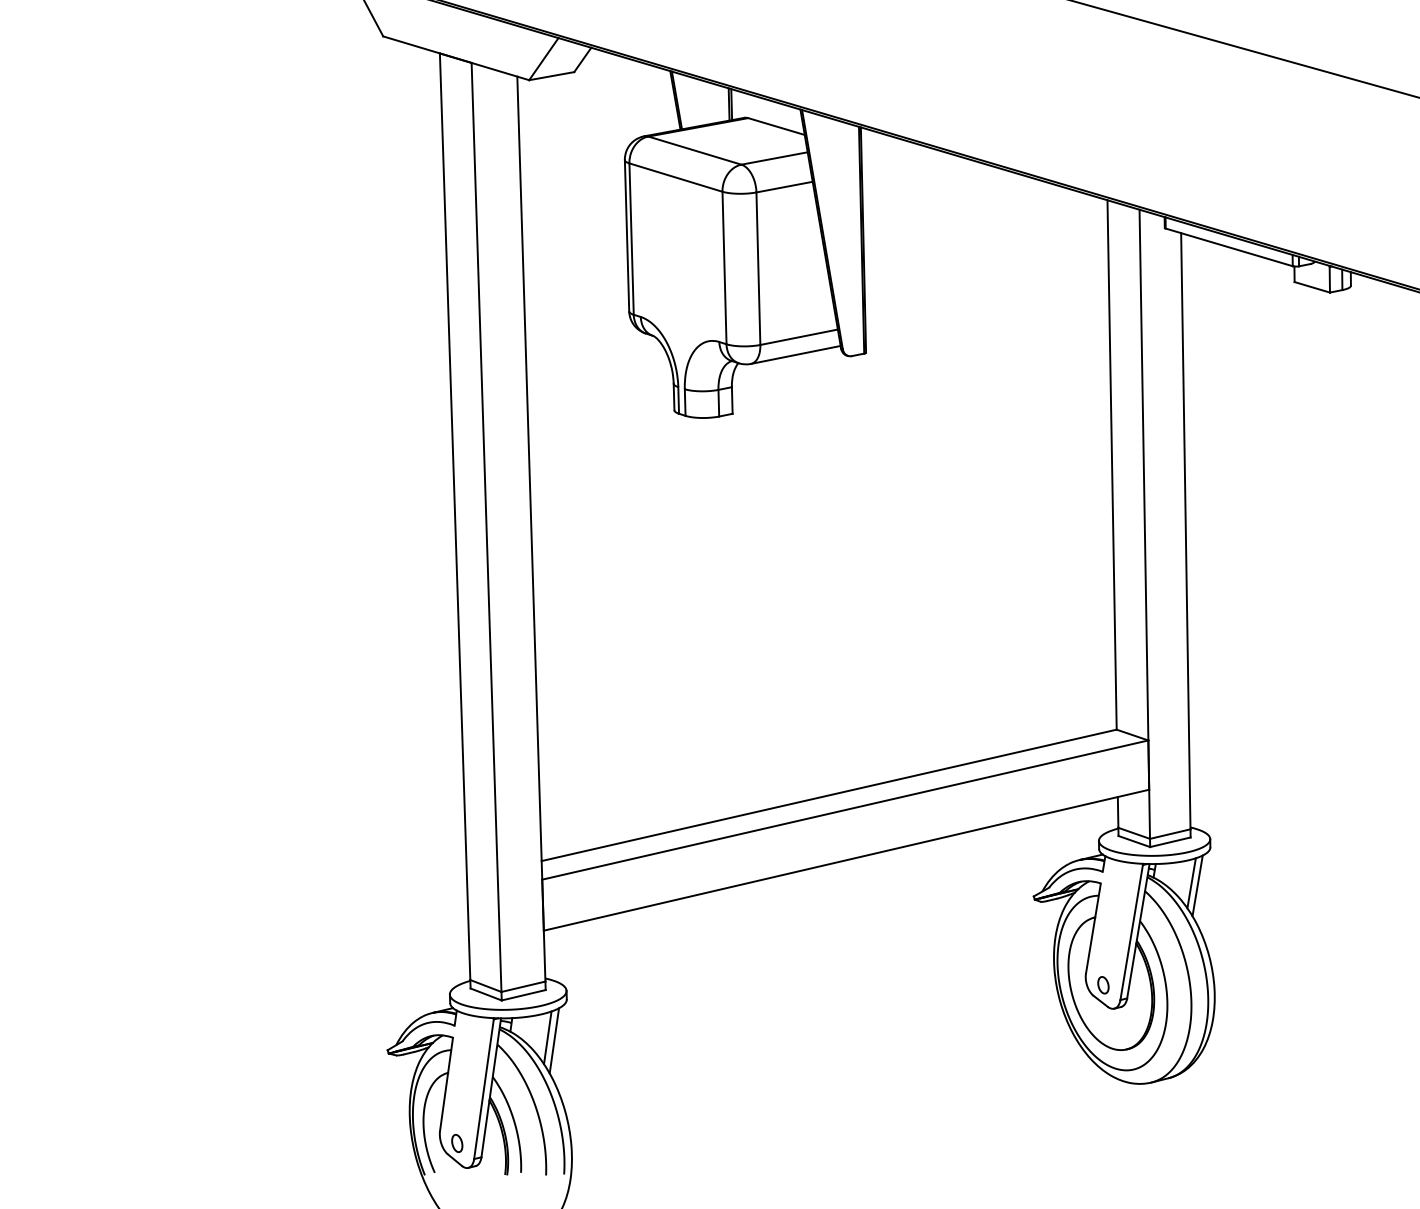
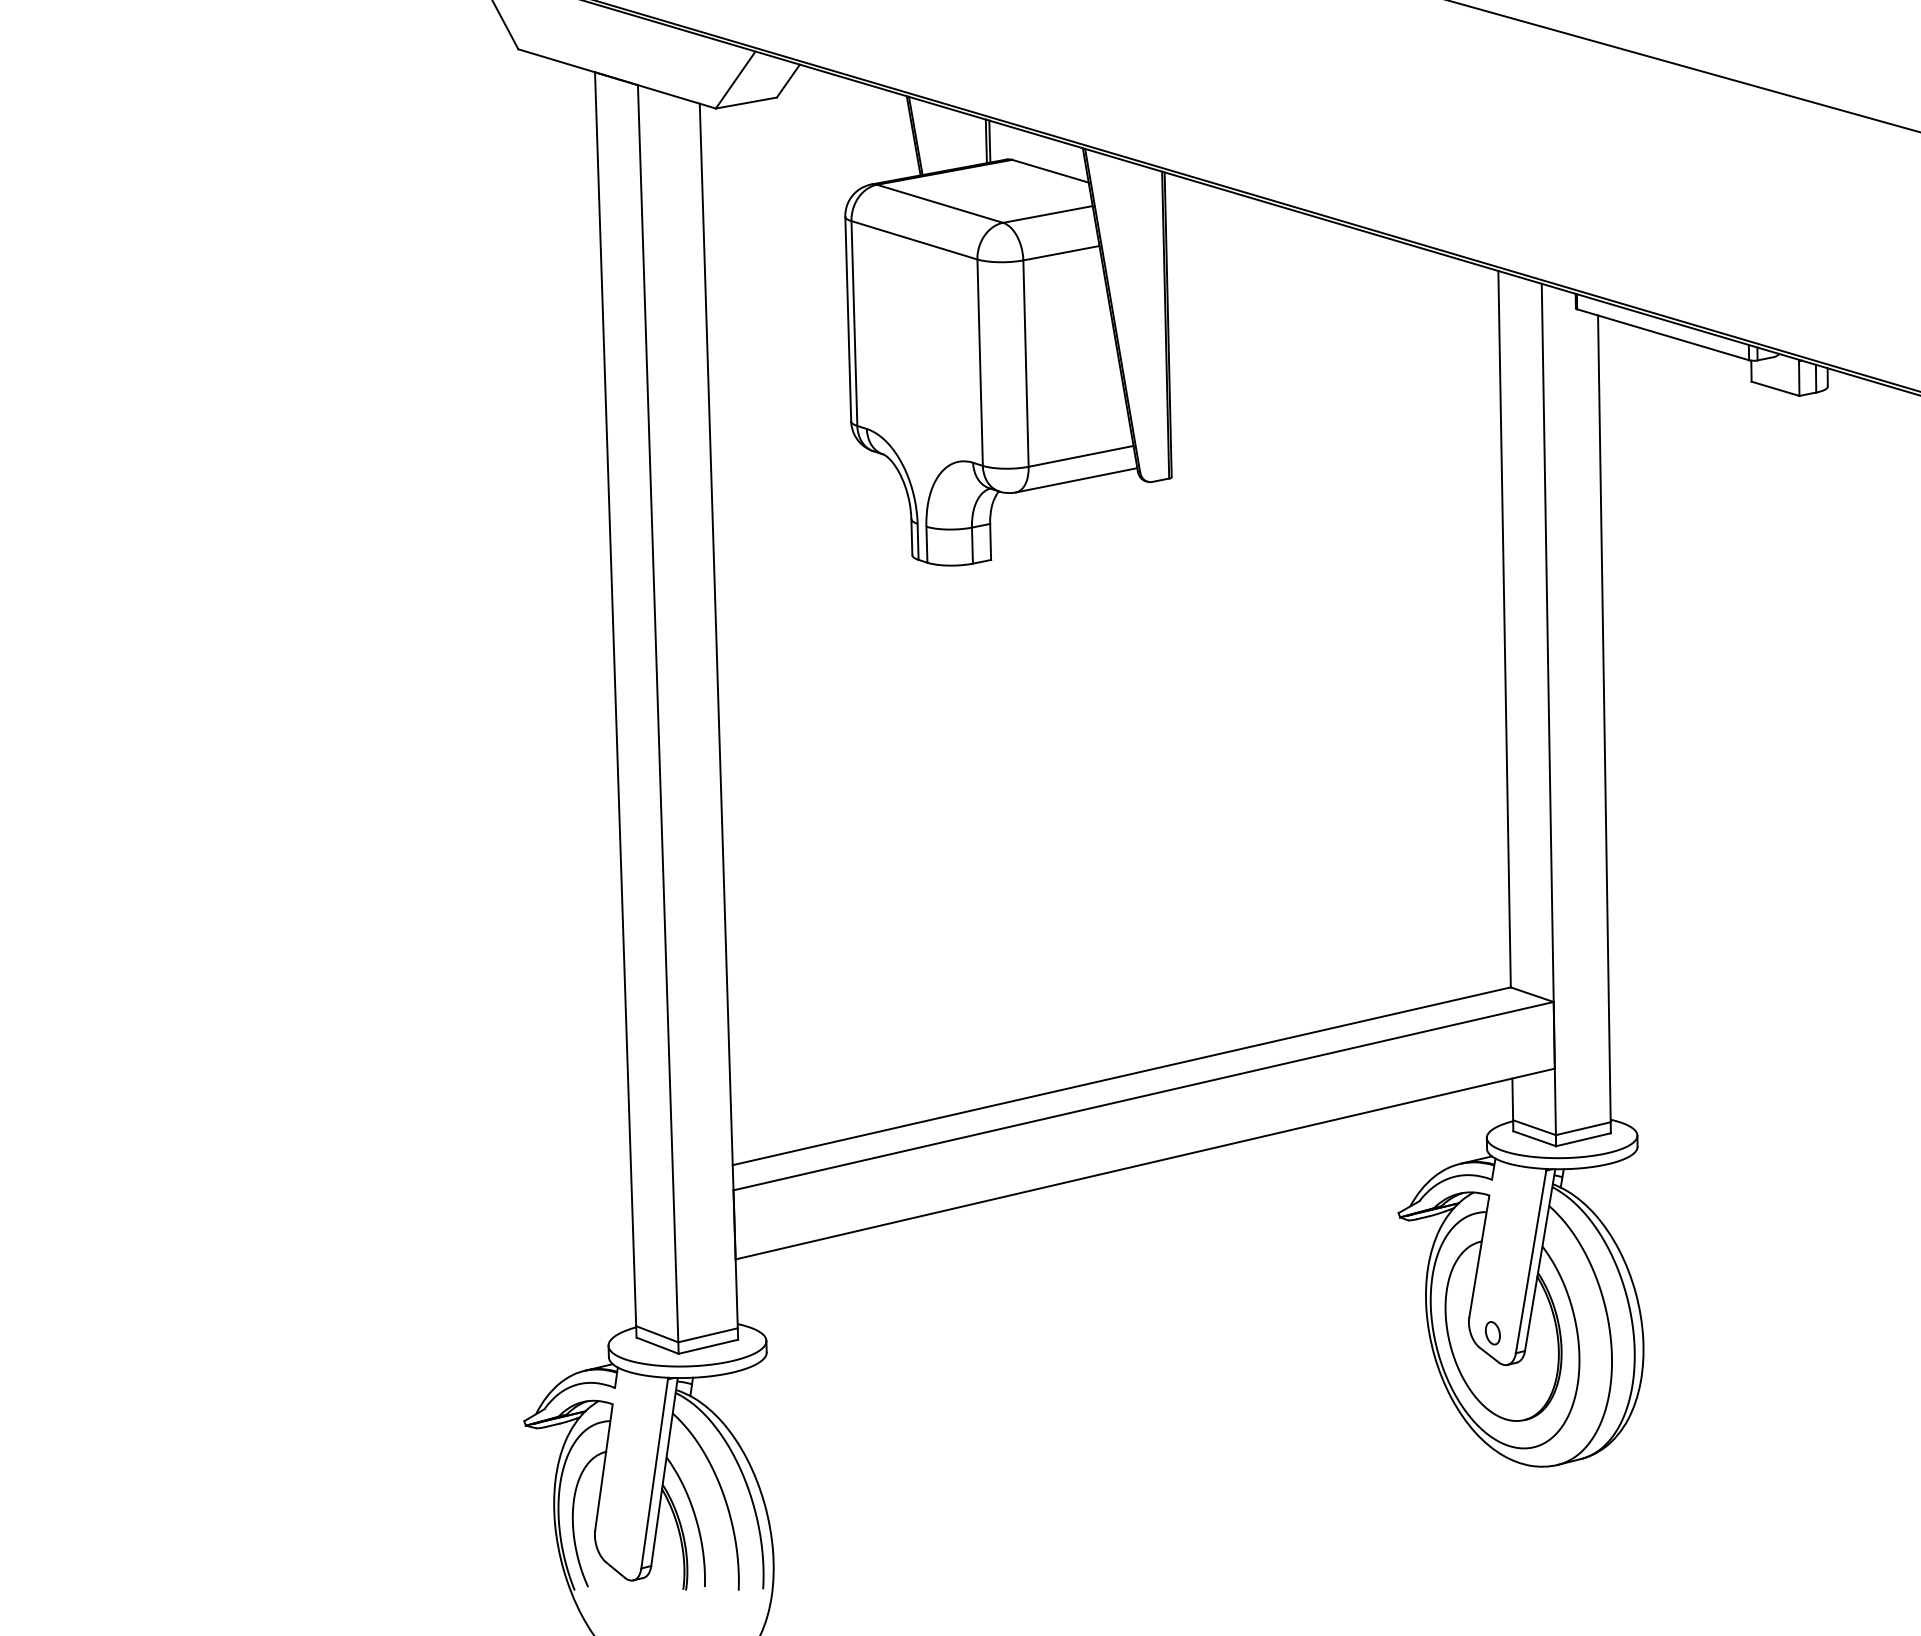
line: (1191, 883) -> (1611, 1195), removed
line: (1197, 885) -> (1620, 1198), removed
line: (547, 1037) -> (740, 1404), removed
line: (554, 1040) -> (749, 1408), removed
part: (457, 1142) -> (618, 1546), removed

